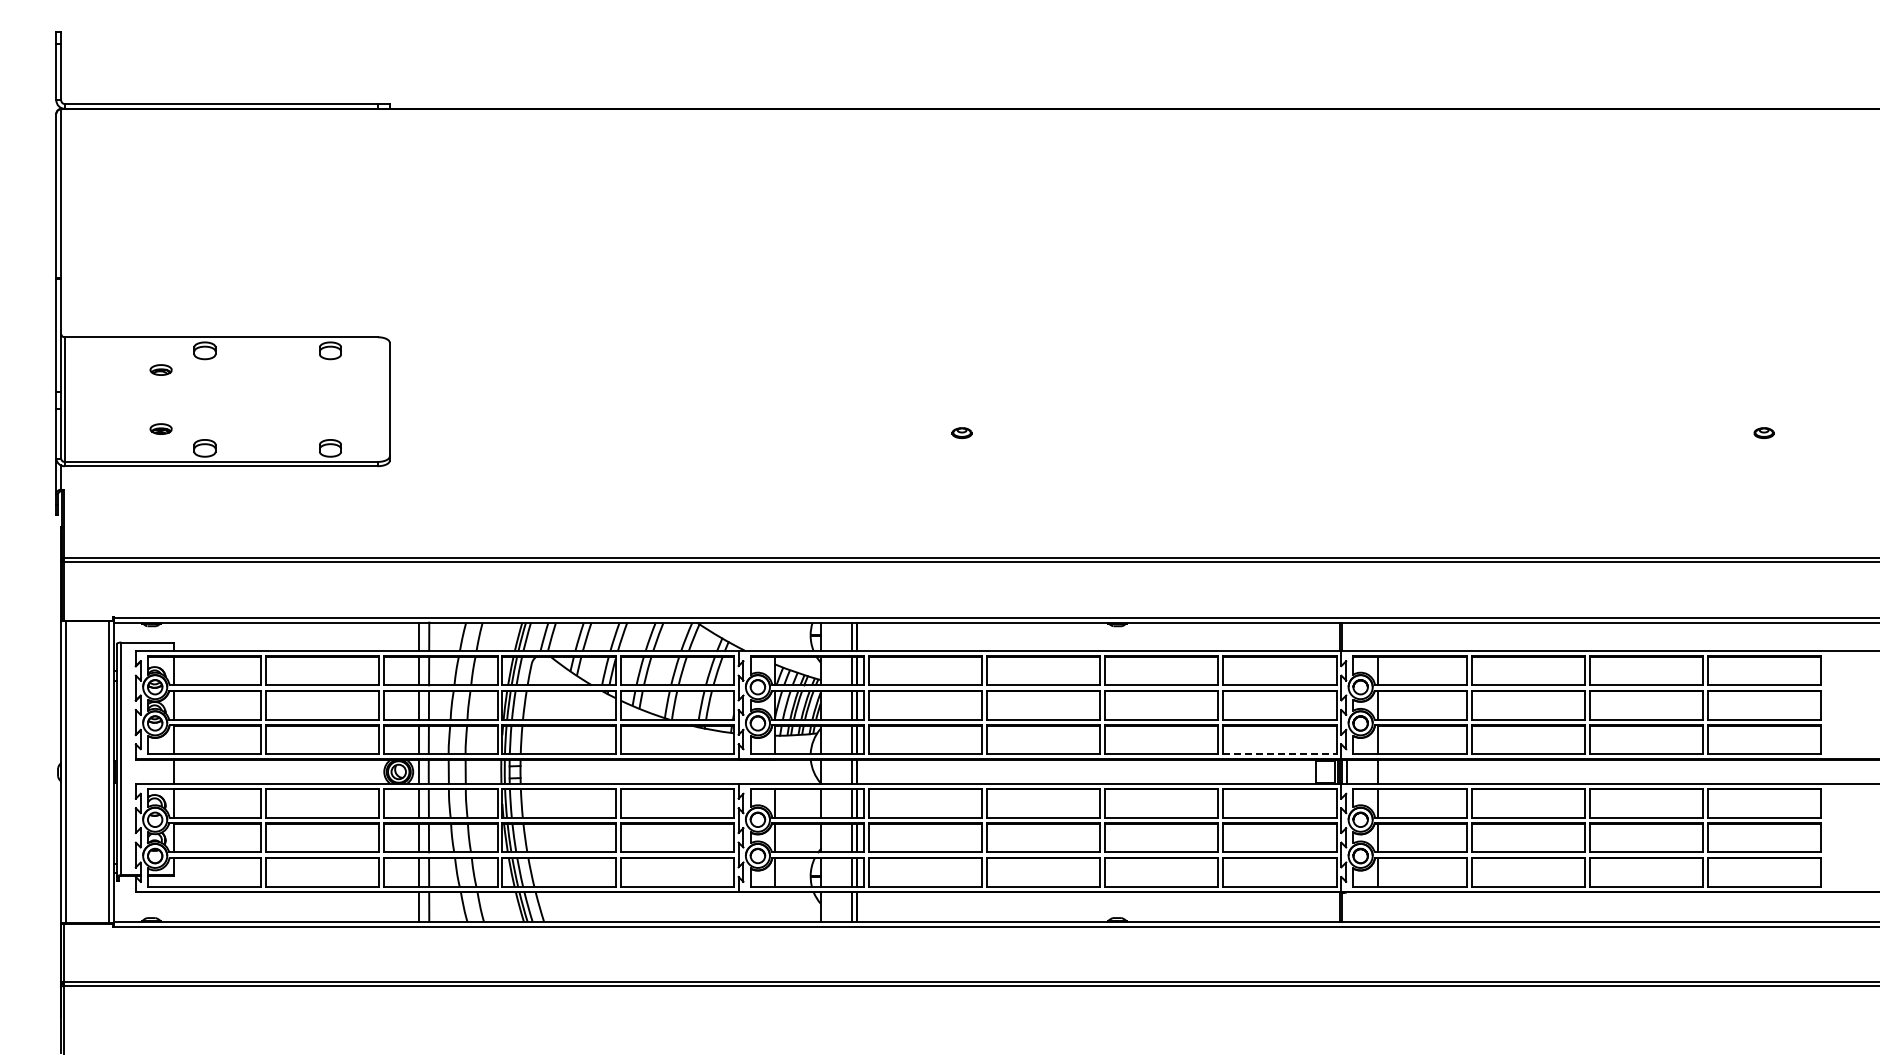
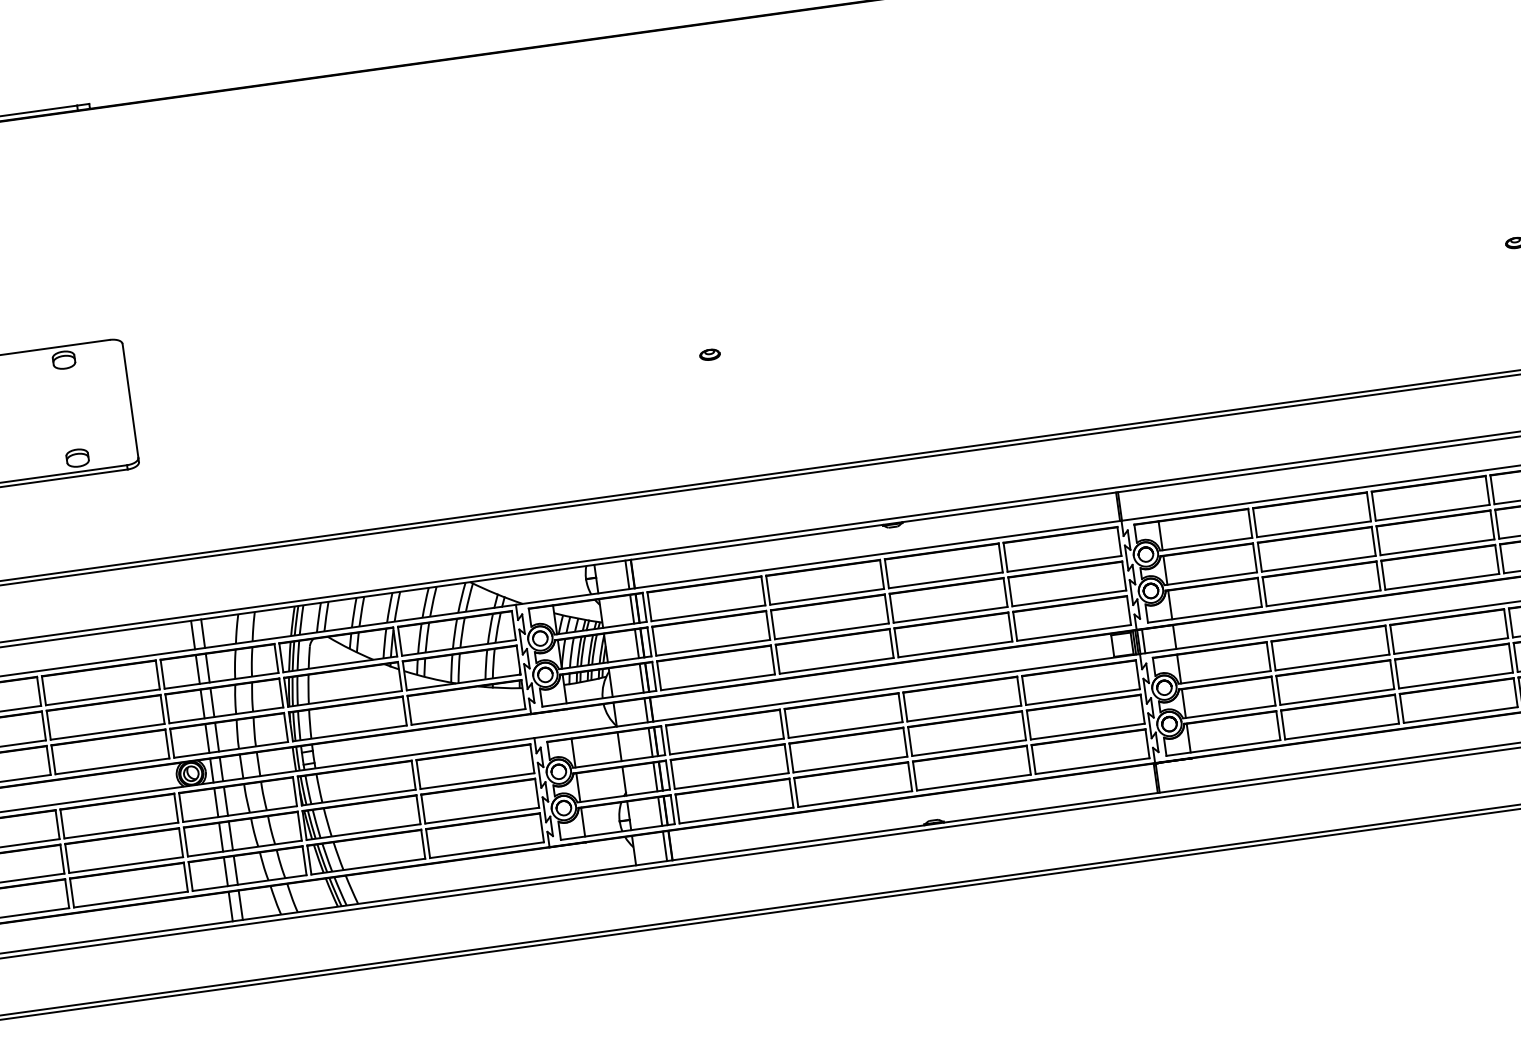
line: (1279, 754) -> (1073, 633), dashed -> solid

